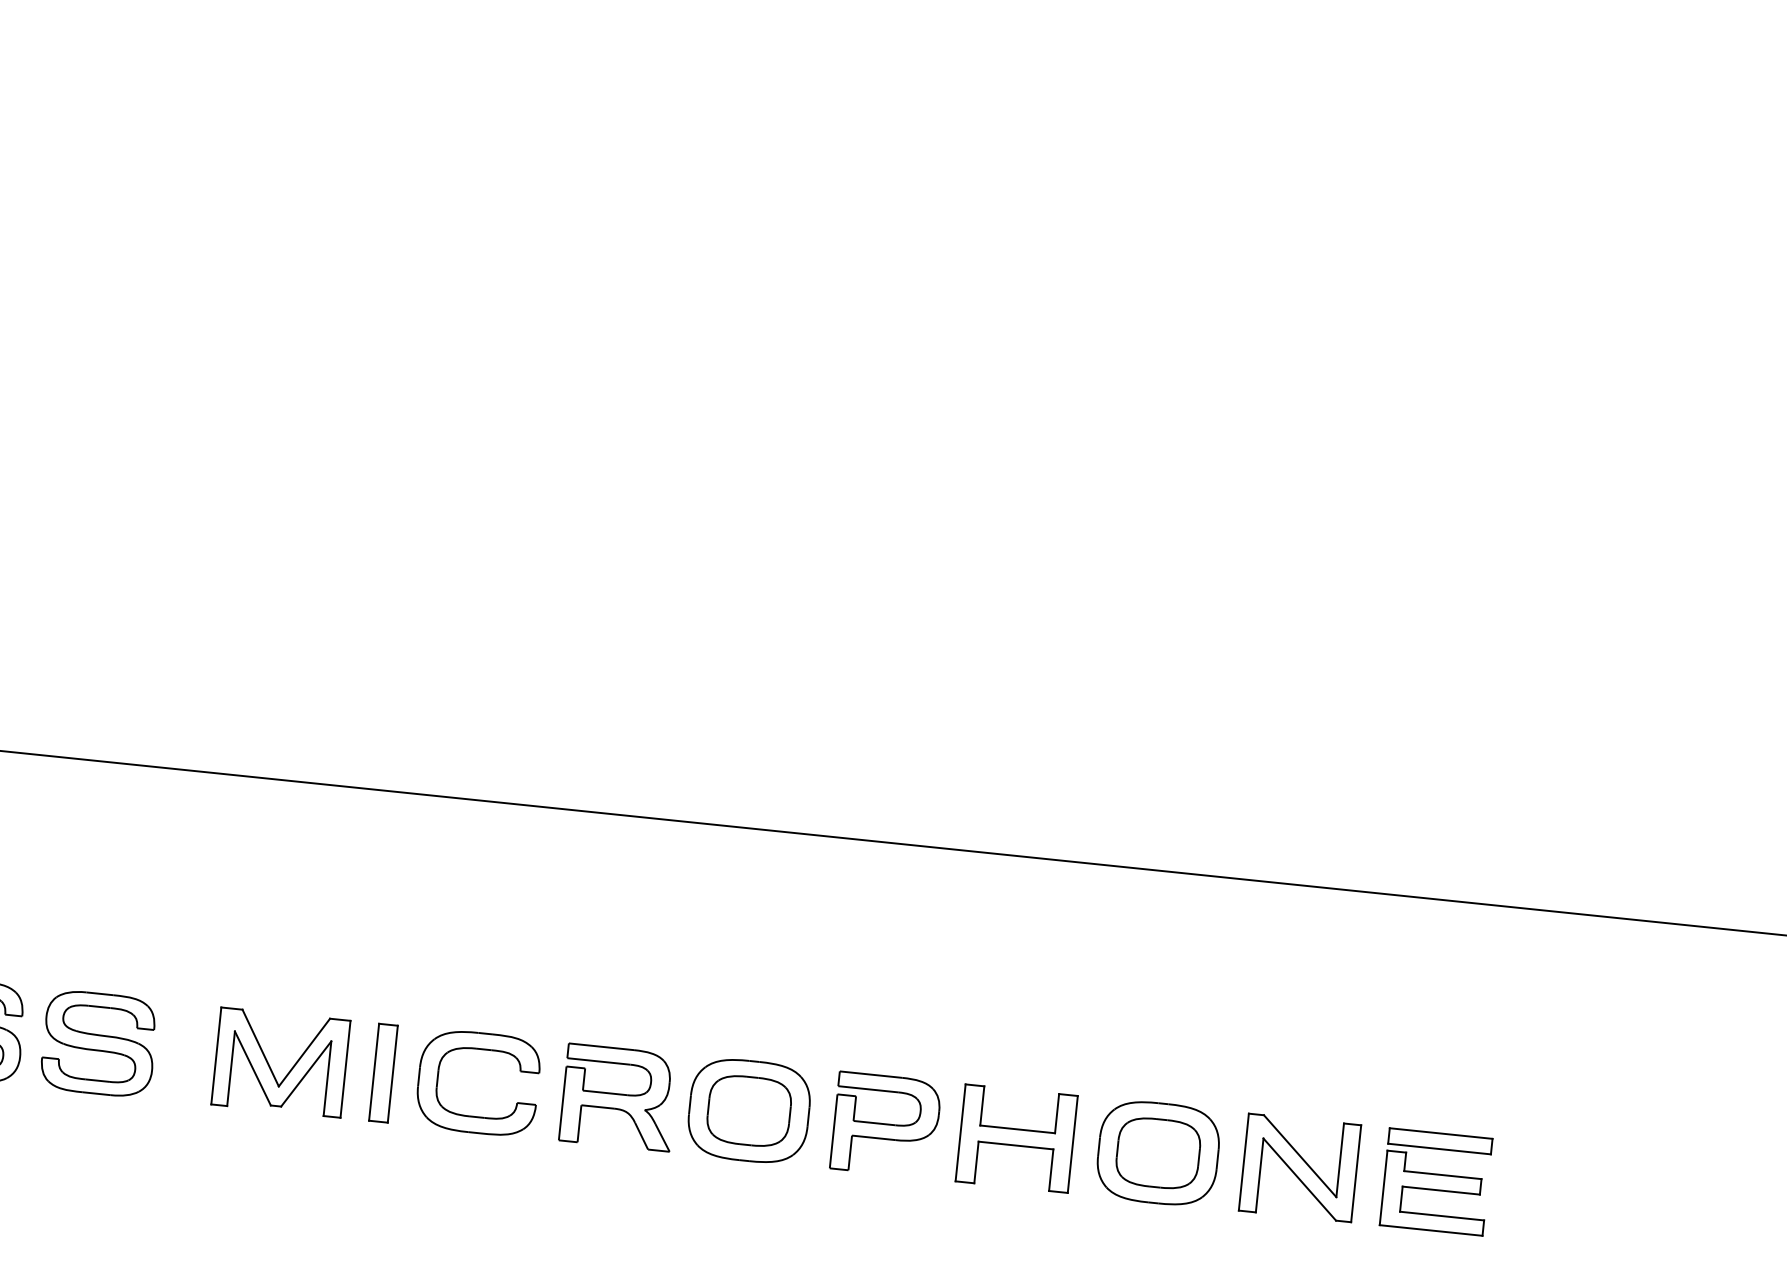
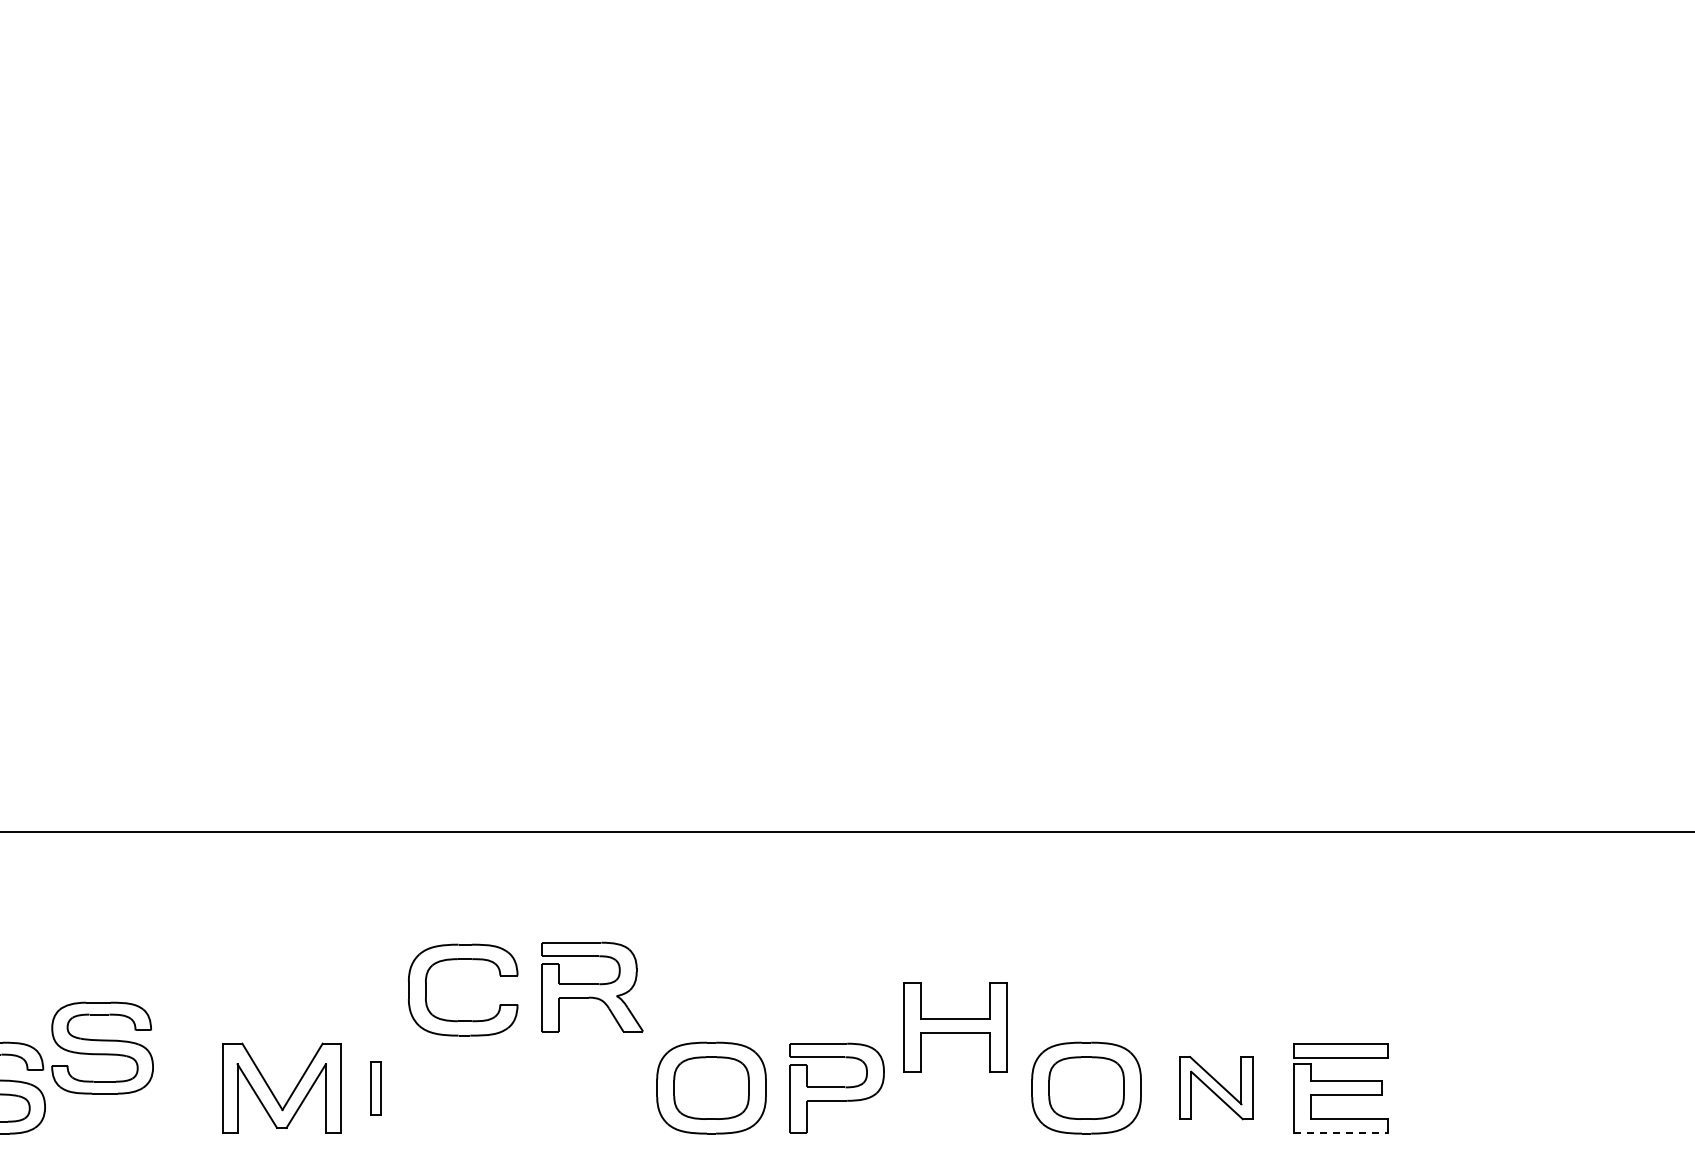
part: (99, 1043) -> (102, 1047), moved
part: (474, 1049) -> (456, 960), moved
part: (383, 1073) -> (376, 1088), size x0.6
part: (619, 1096) -> (592, 986), moved
part: (1016, 1139) -> (955, 1027), moved
part: (1300, 1167) -> (1216, 1087), size x0.7
line: (1431, 1230) -> (1341, 1132), solid -> dashed

